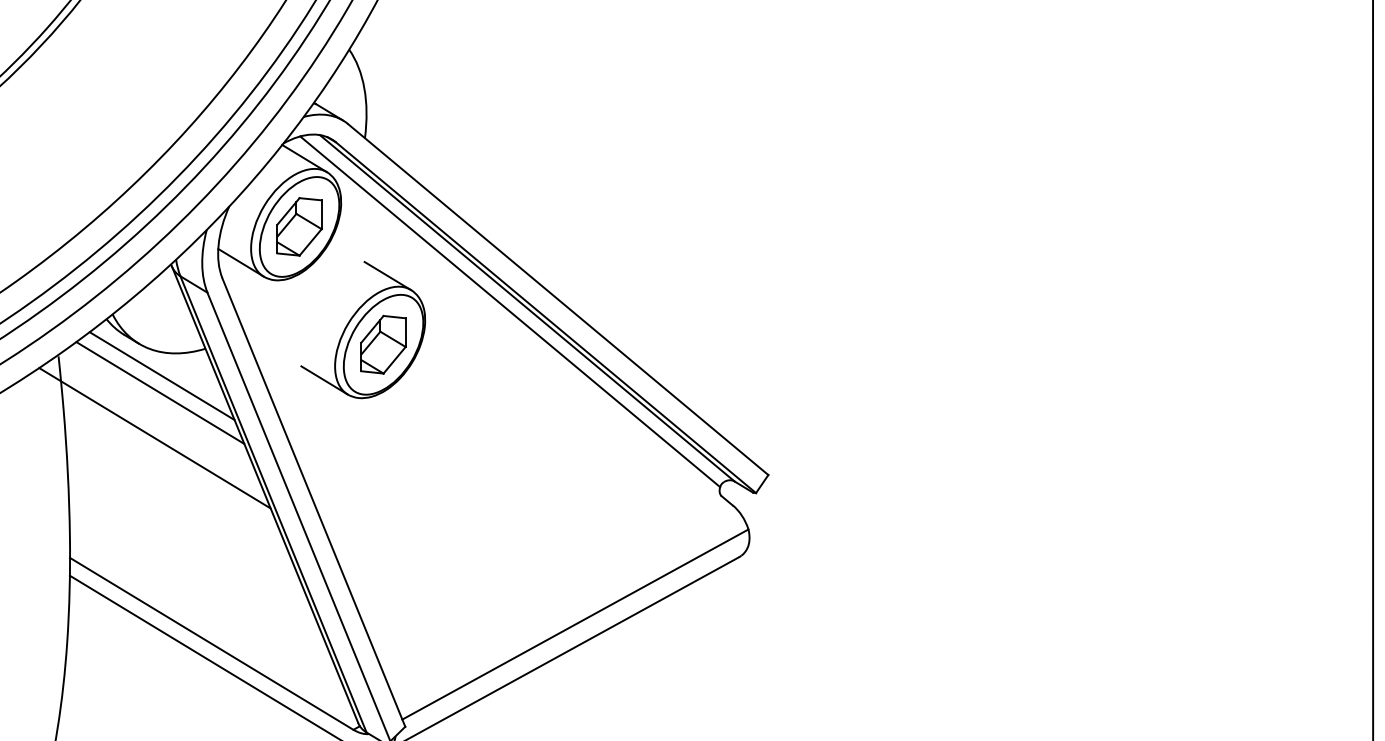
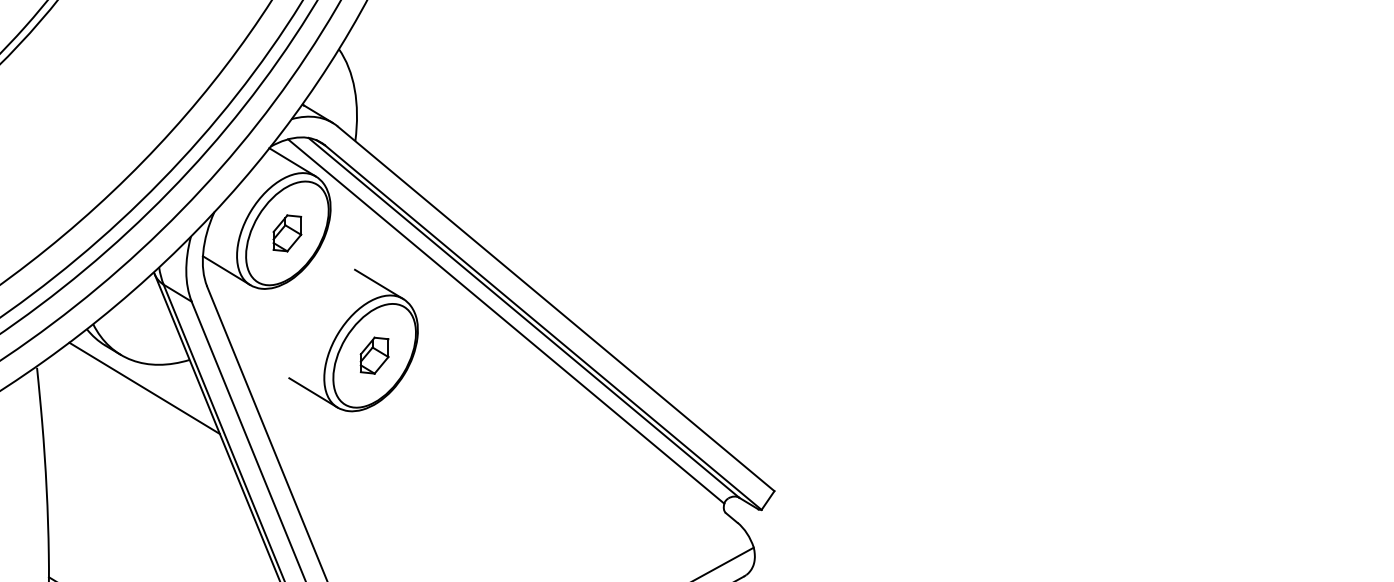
part: (299, 226) -> (287, 232), size x0.6
part: (383, 344) -> (374, 355), size x0.6
line: (160, 392) -> (142, 405), removed
line: (154, 438) -> (136, 453), removed

